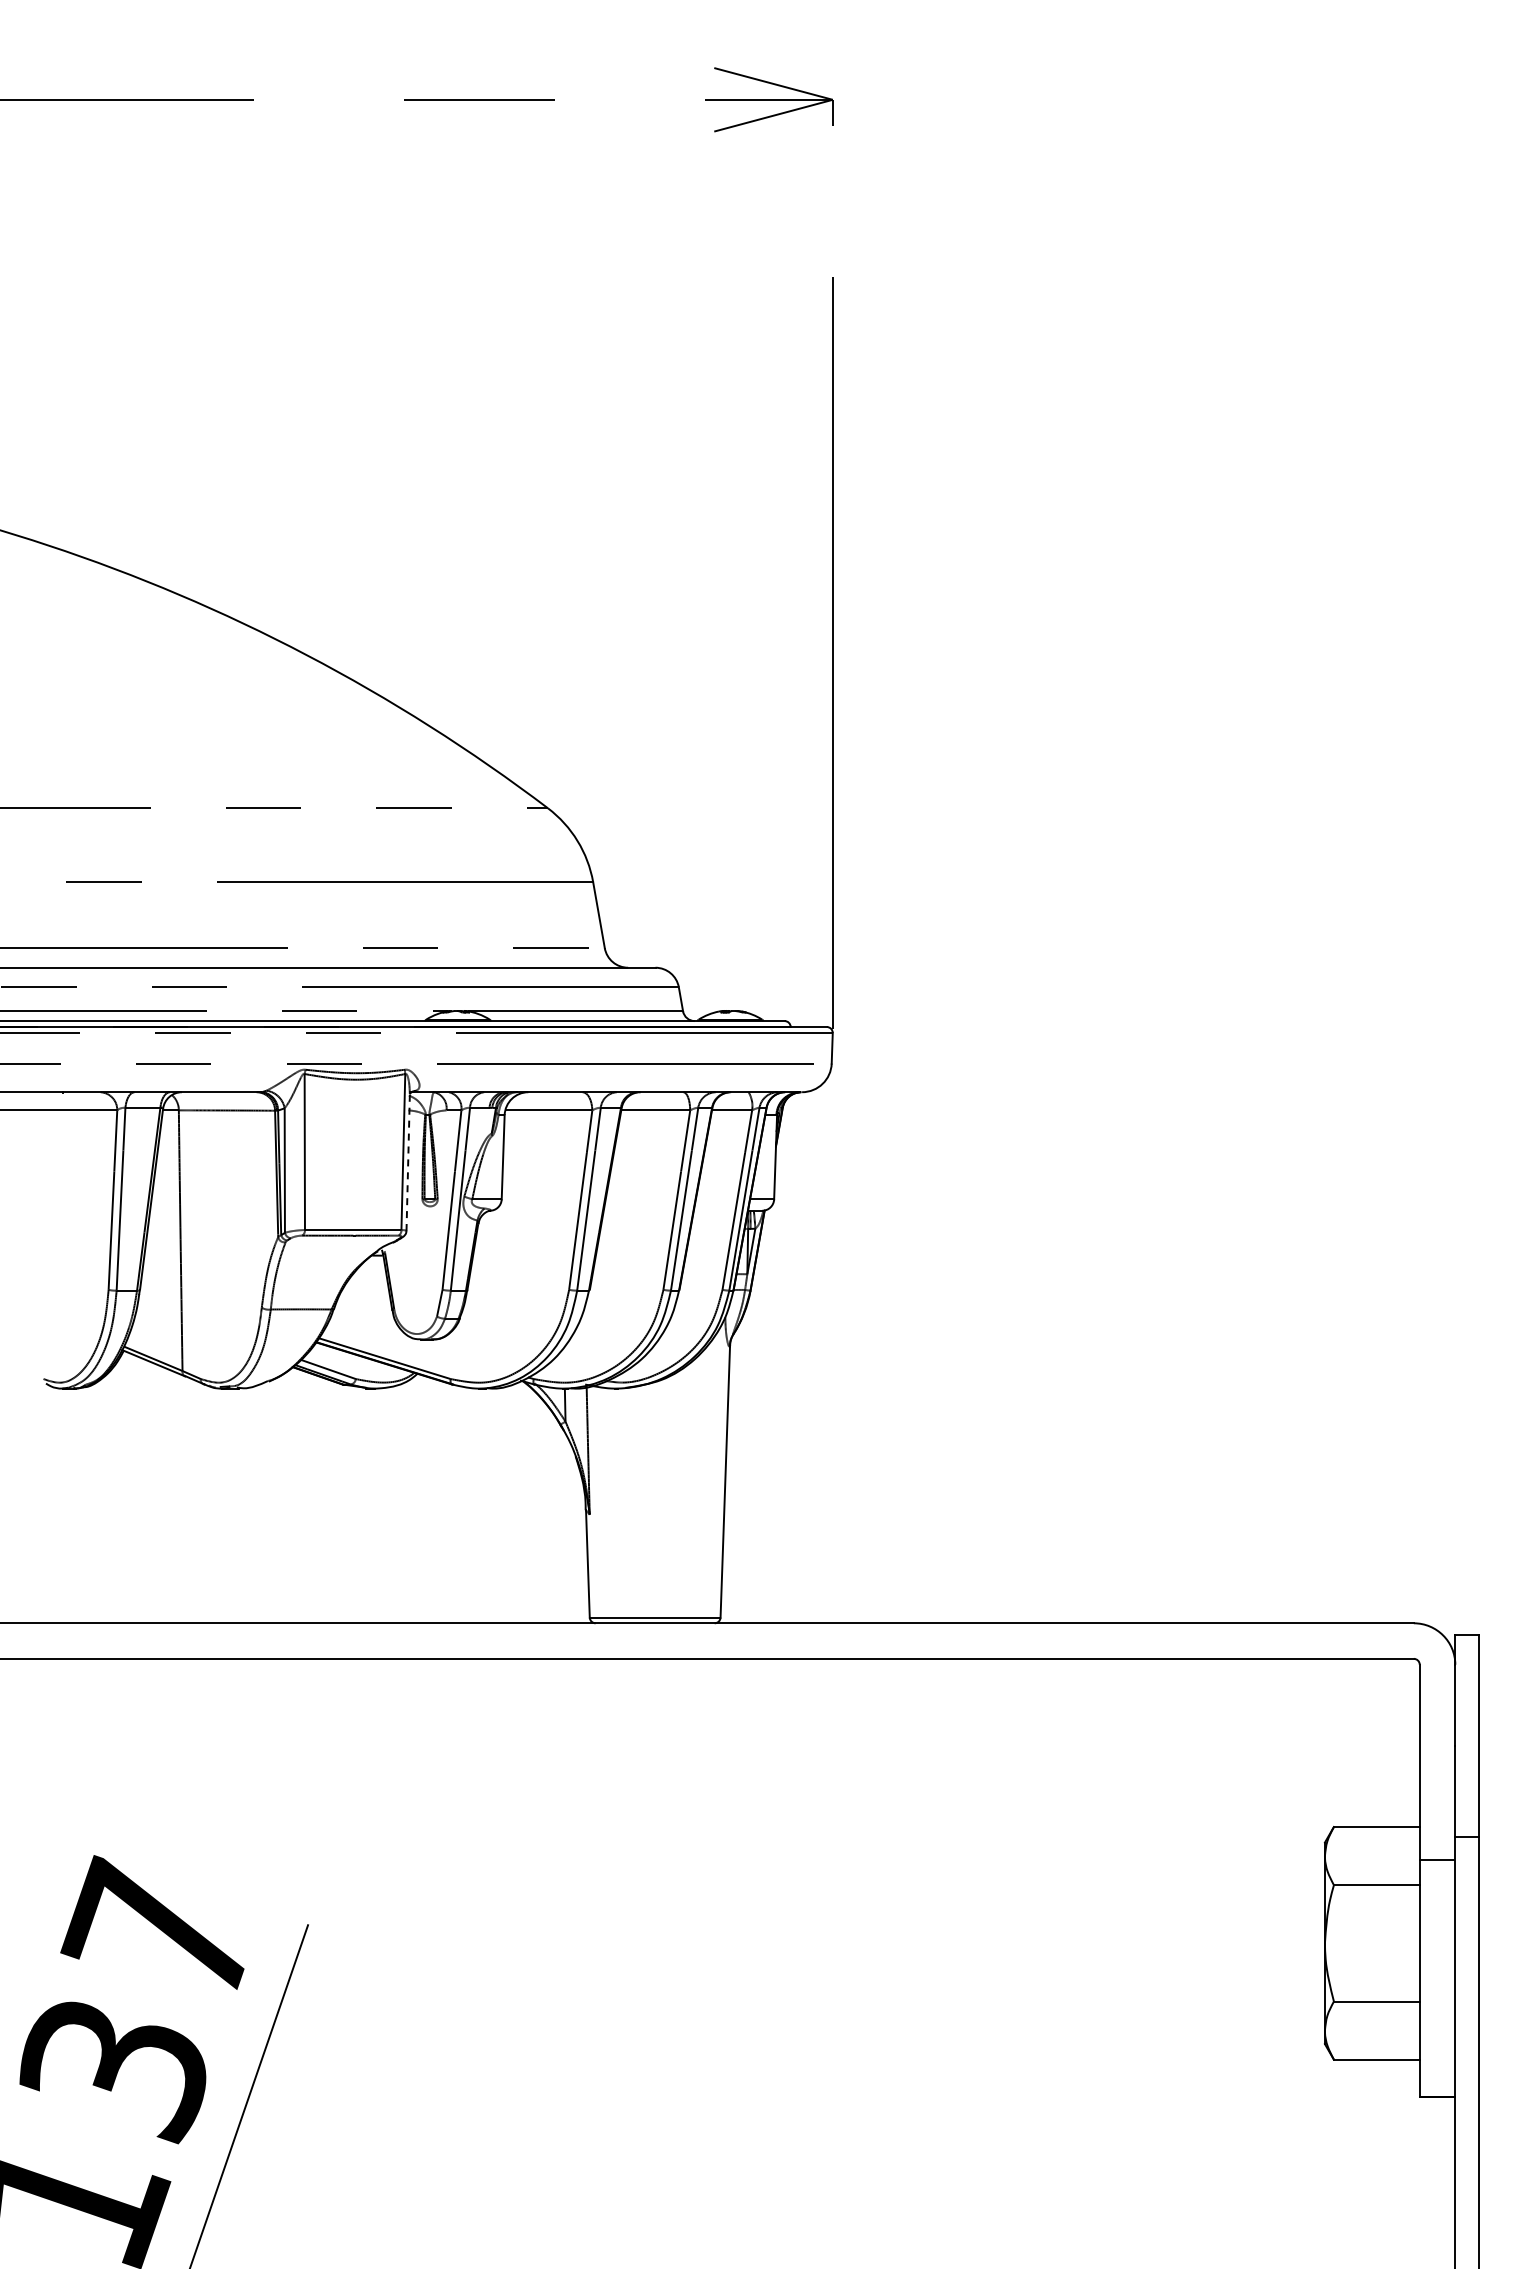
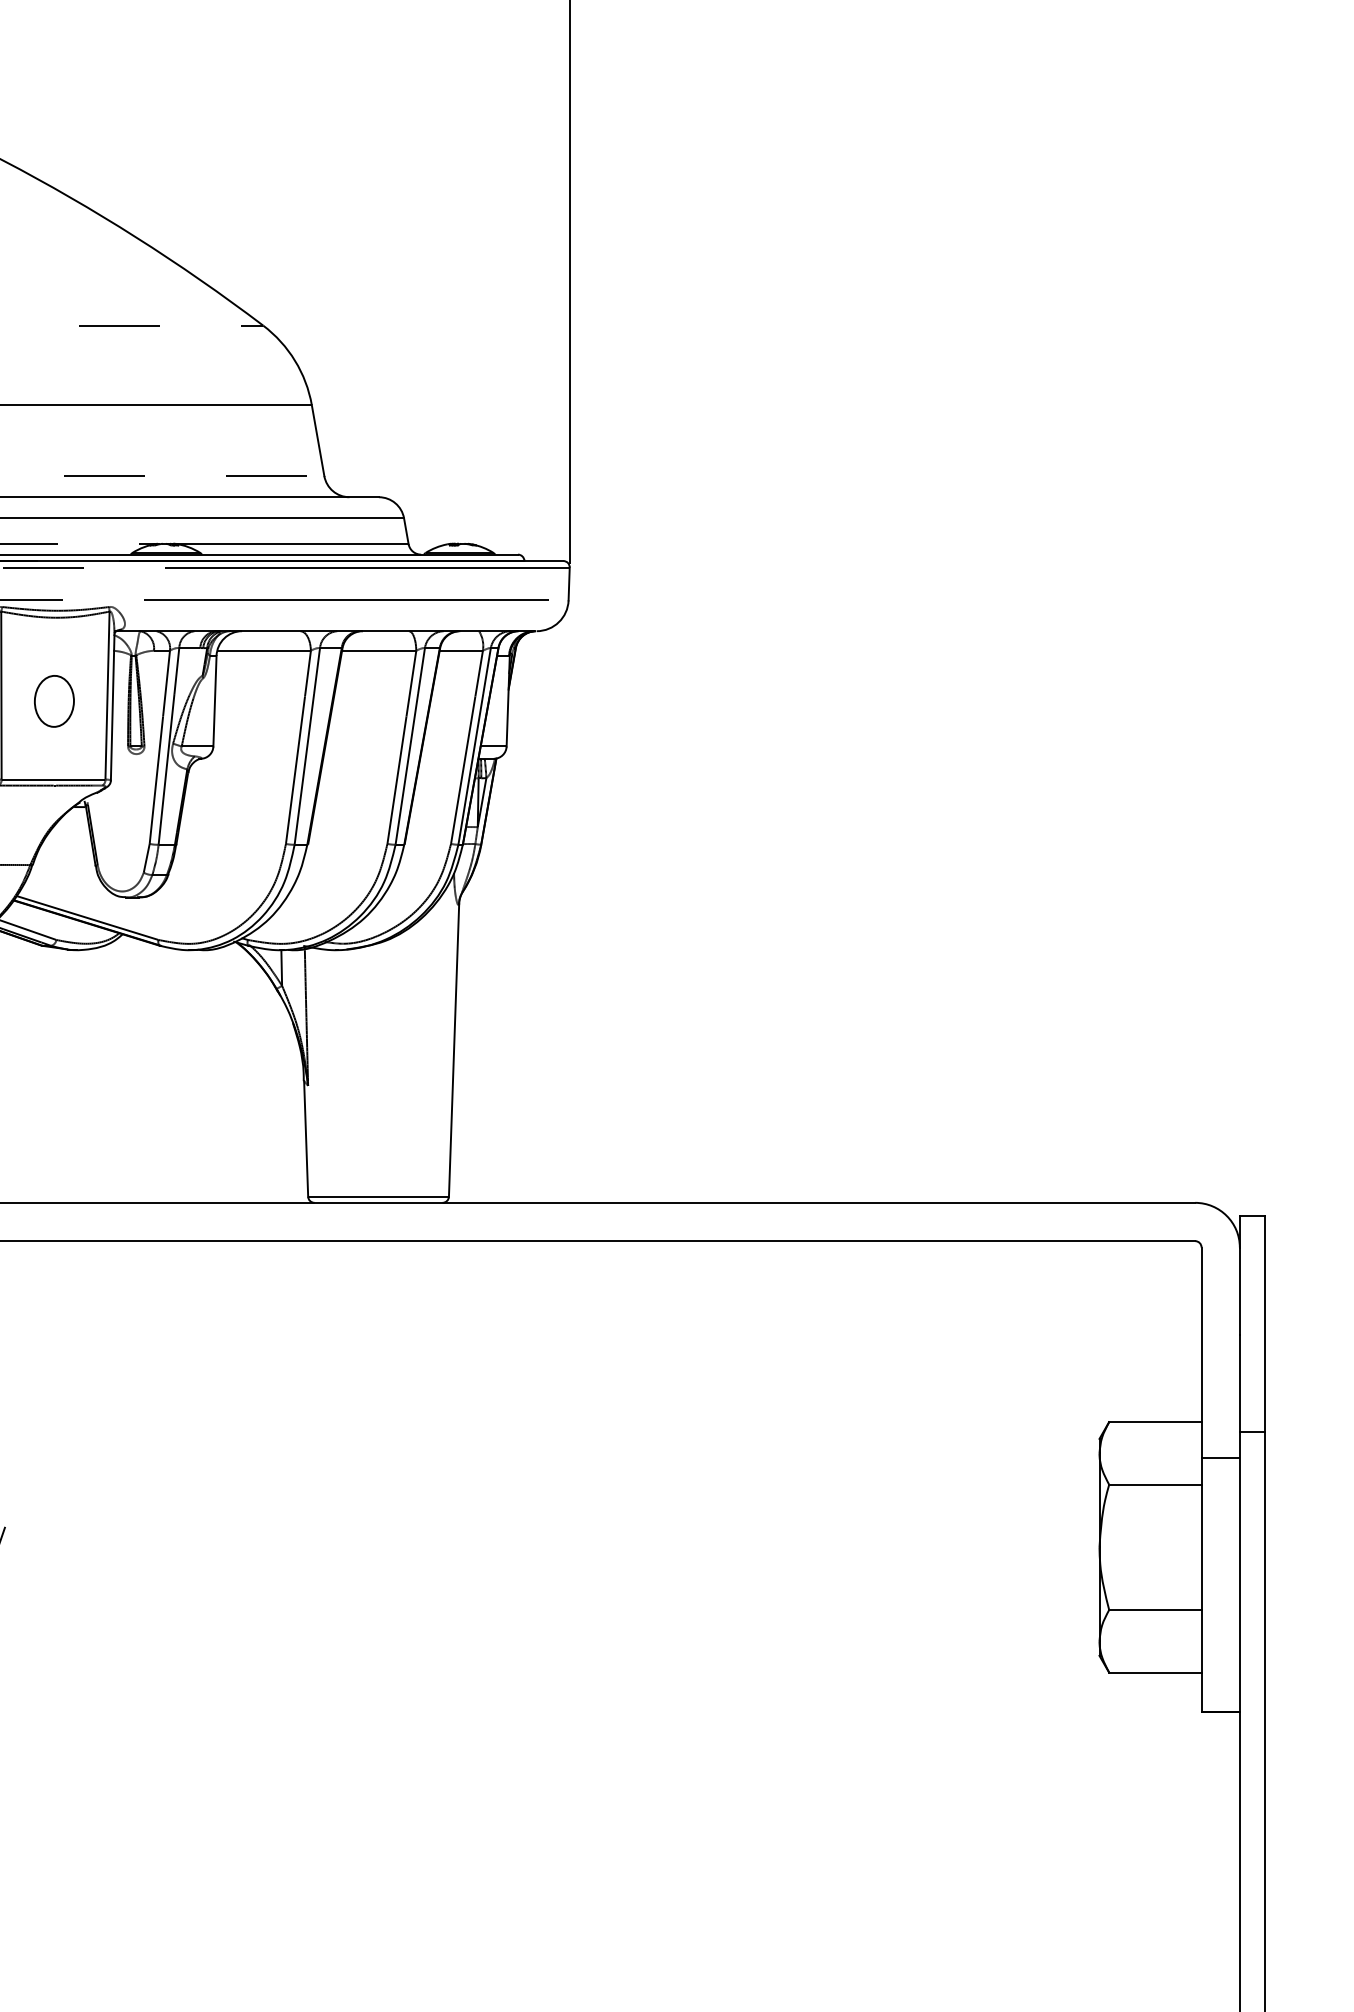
part: (354, 1156) -> (54, 700), added
line: (408, 1162) -> (113, 706), dashed -> solid

